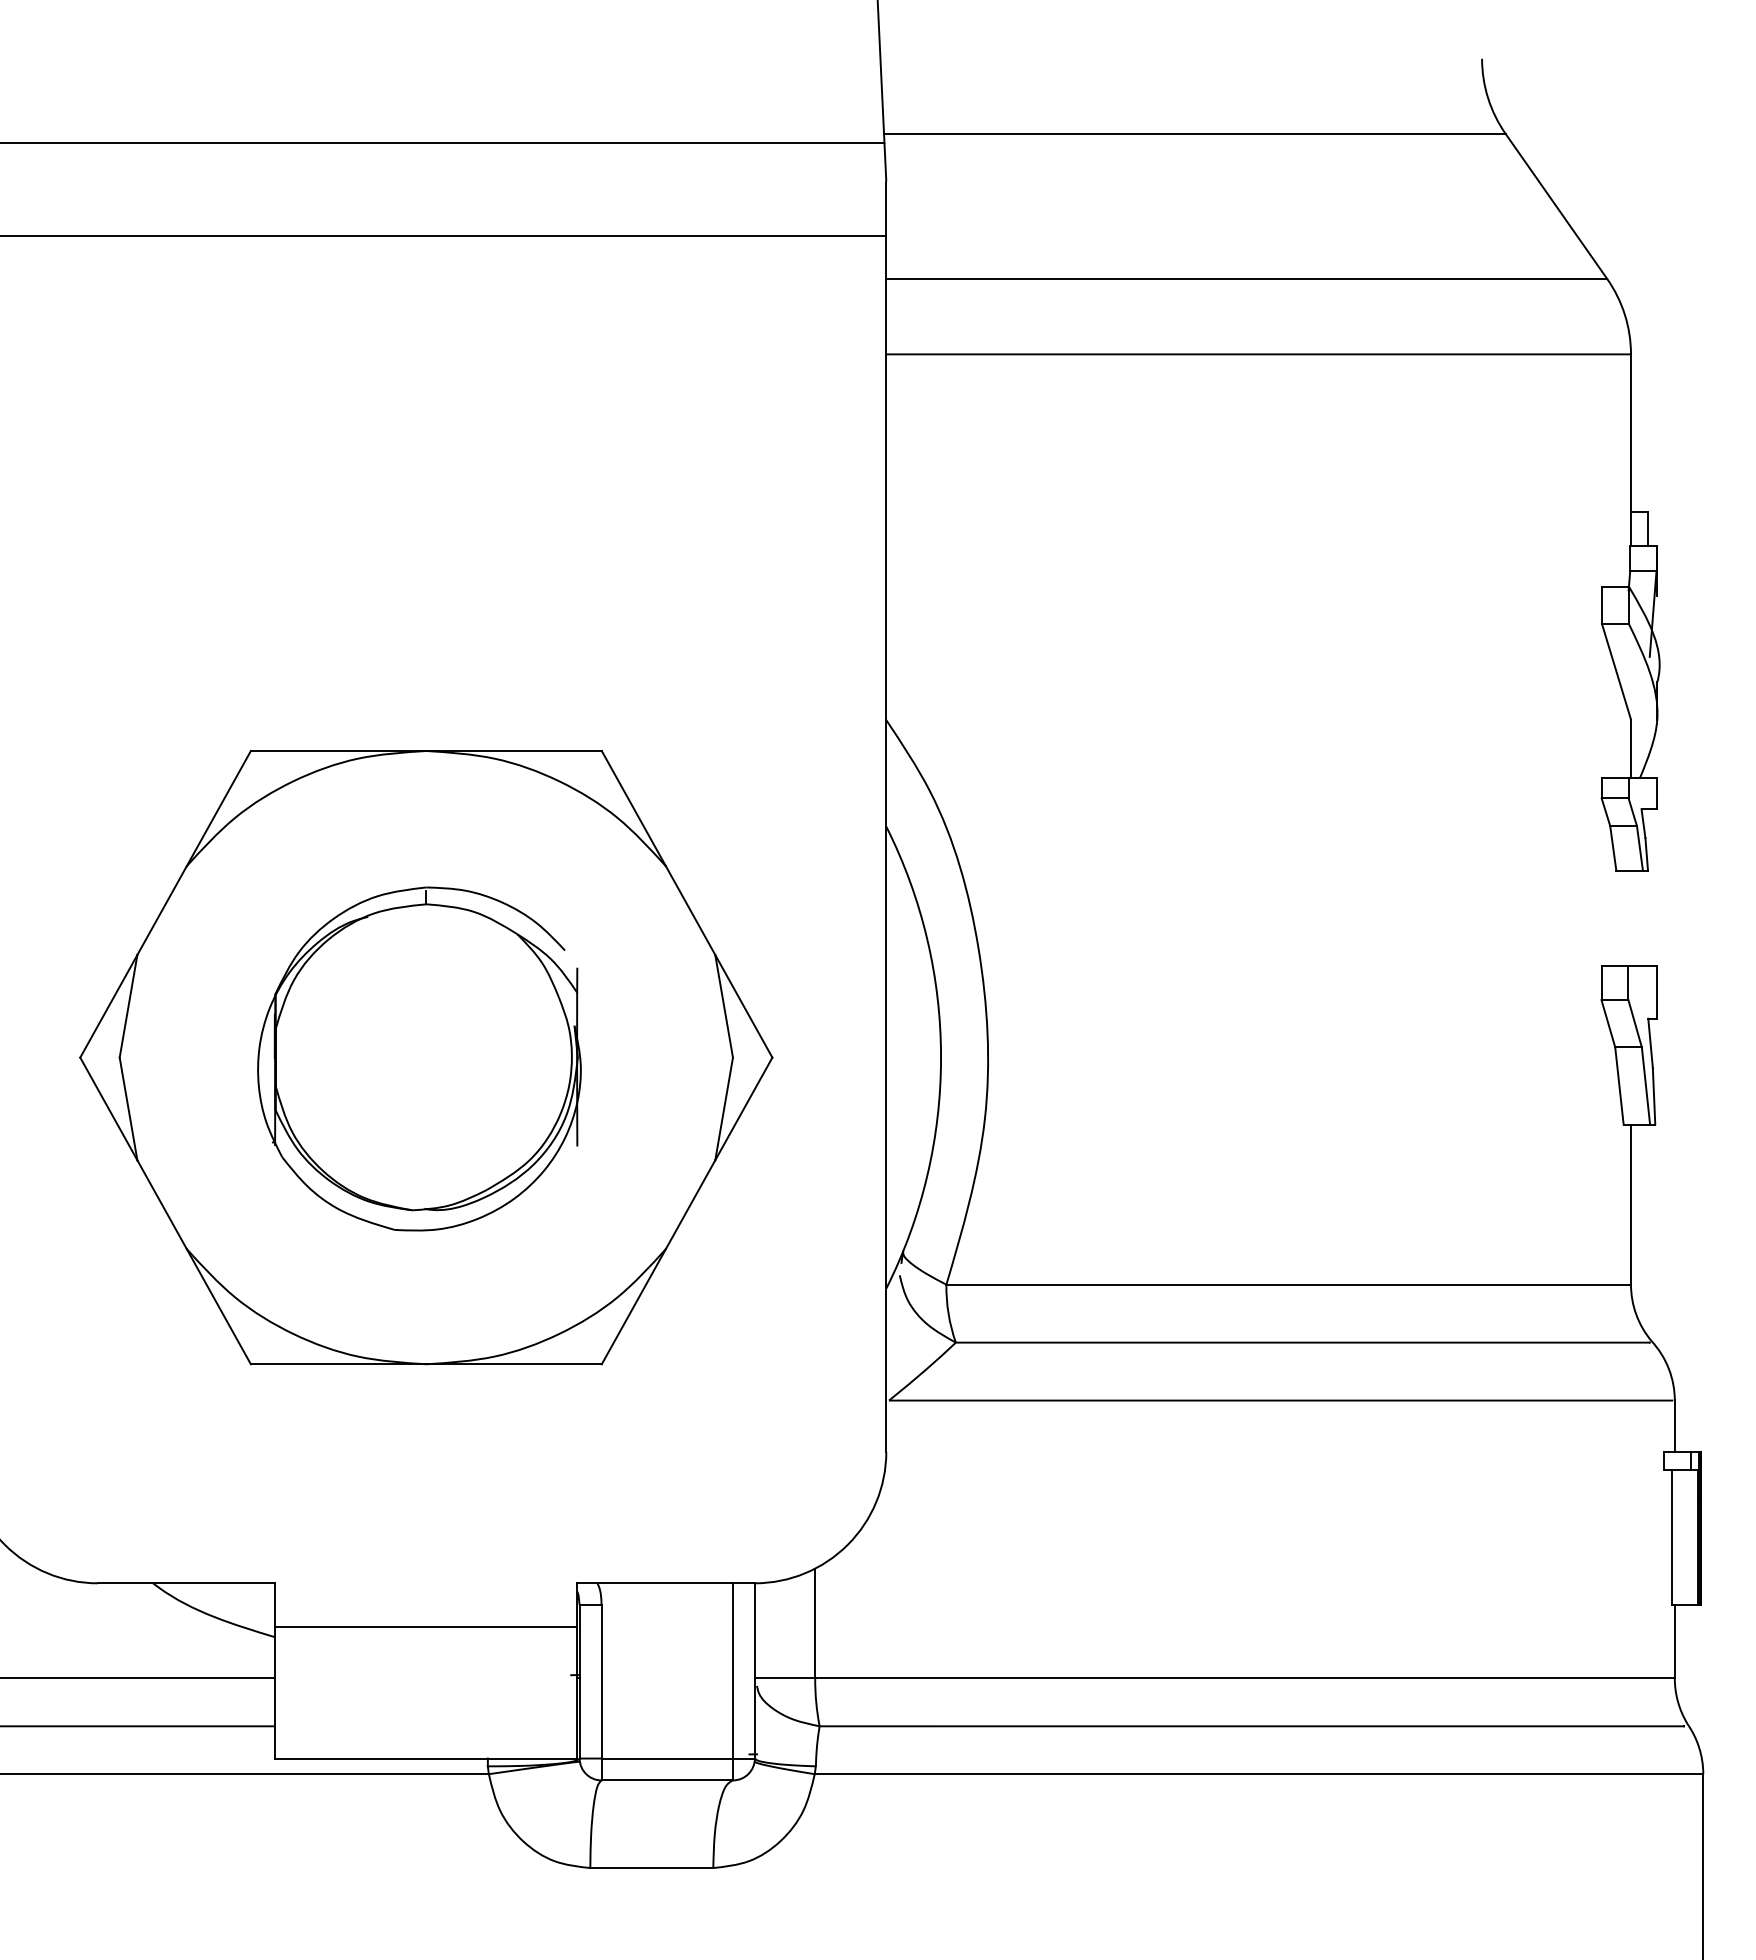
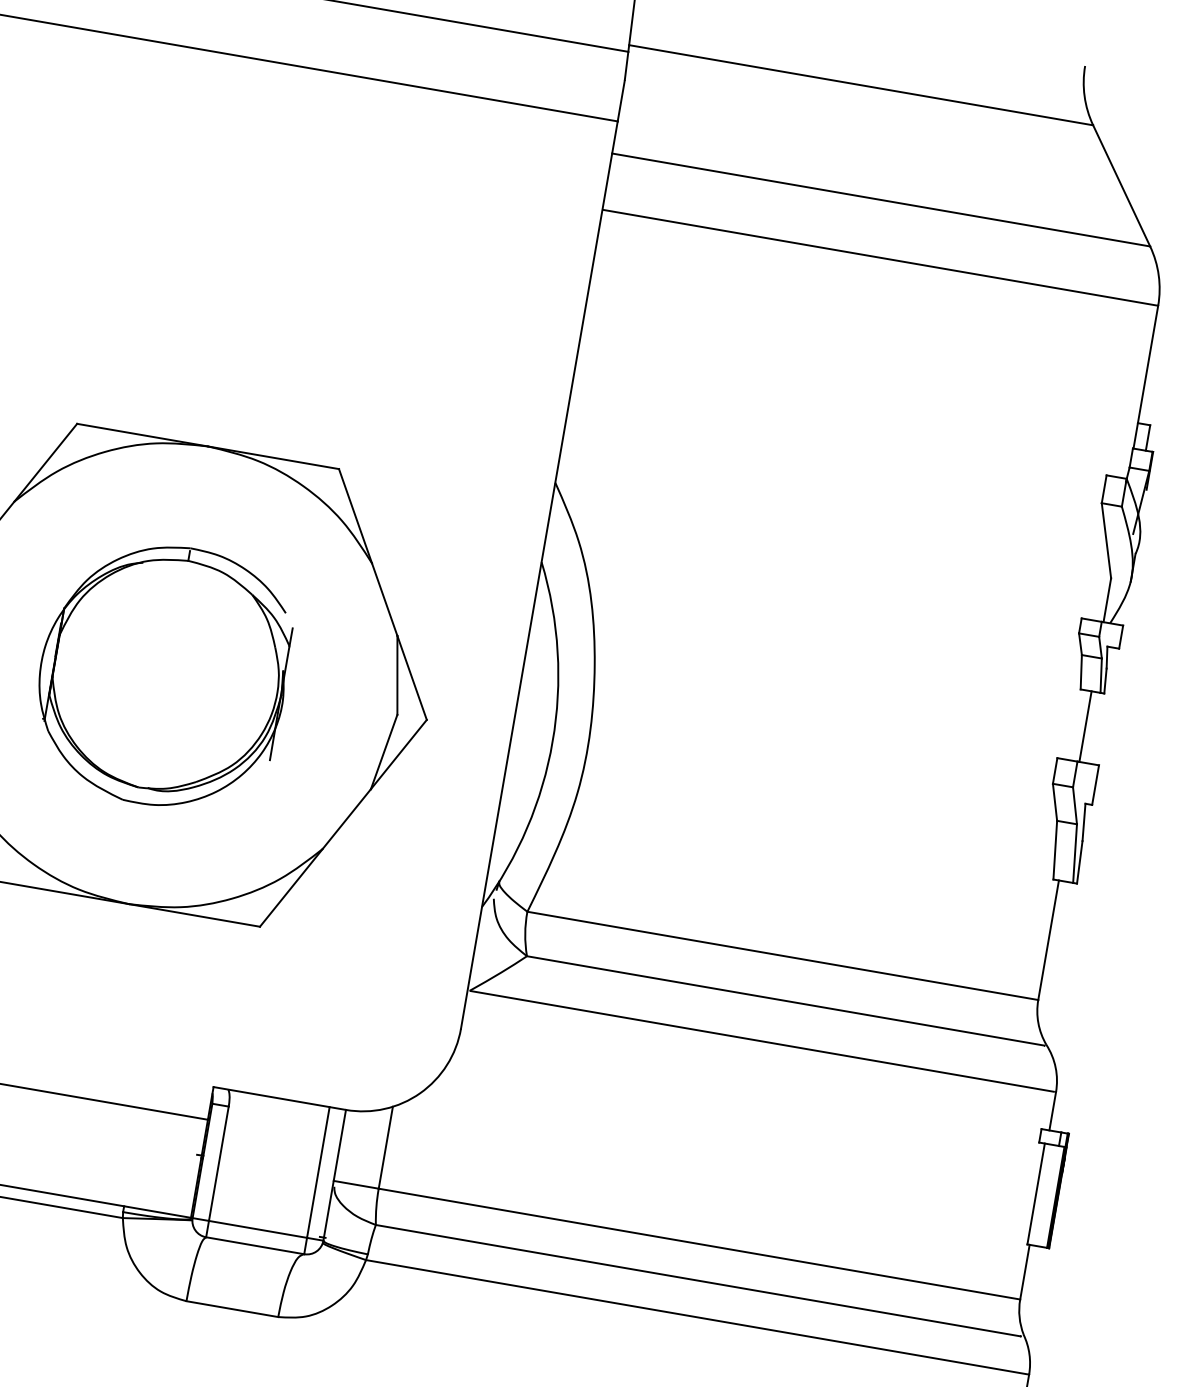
line: (1631, 918) -> (1085, 726), added

